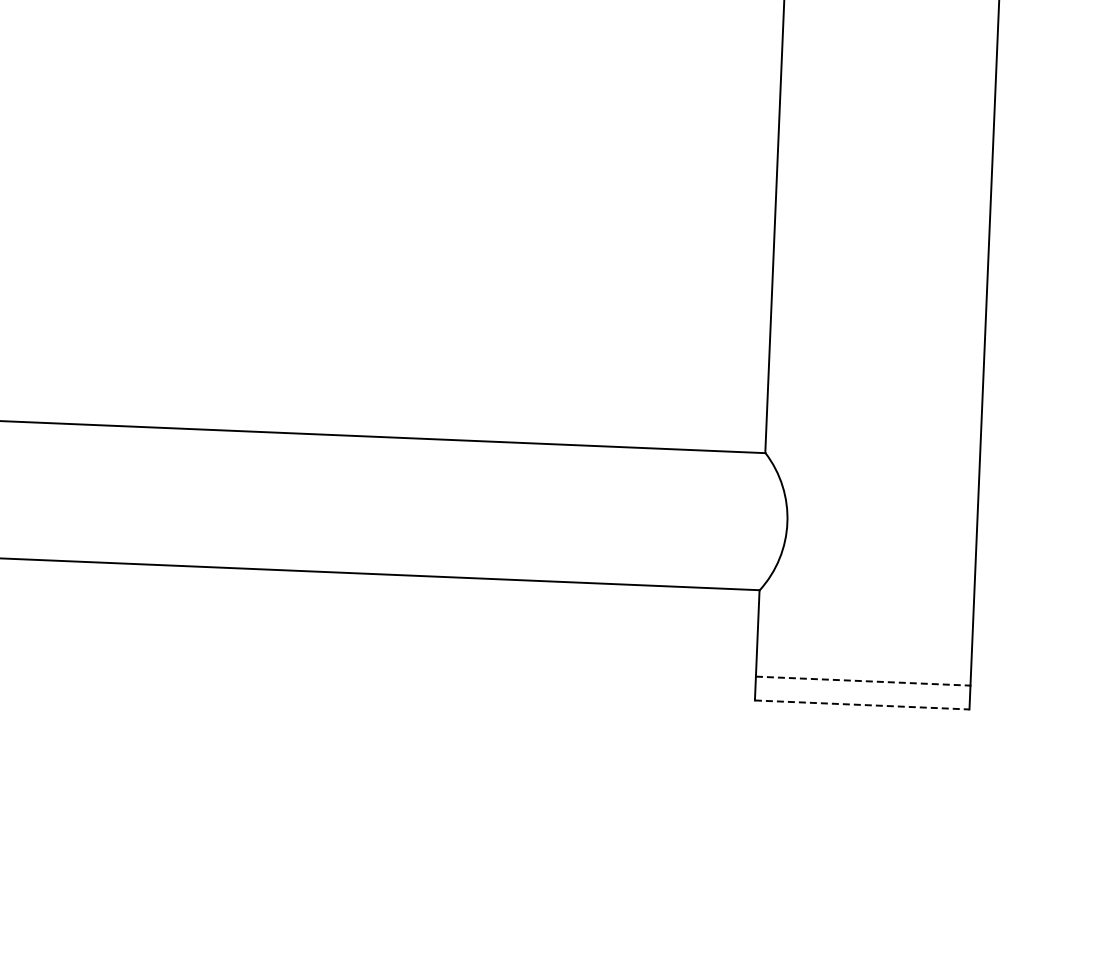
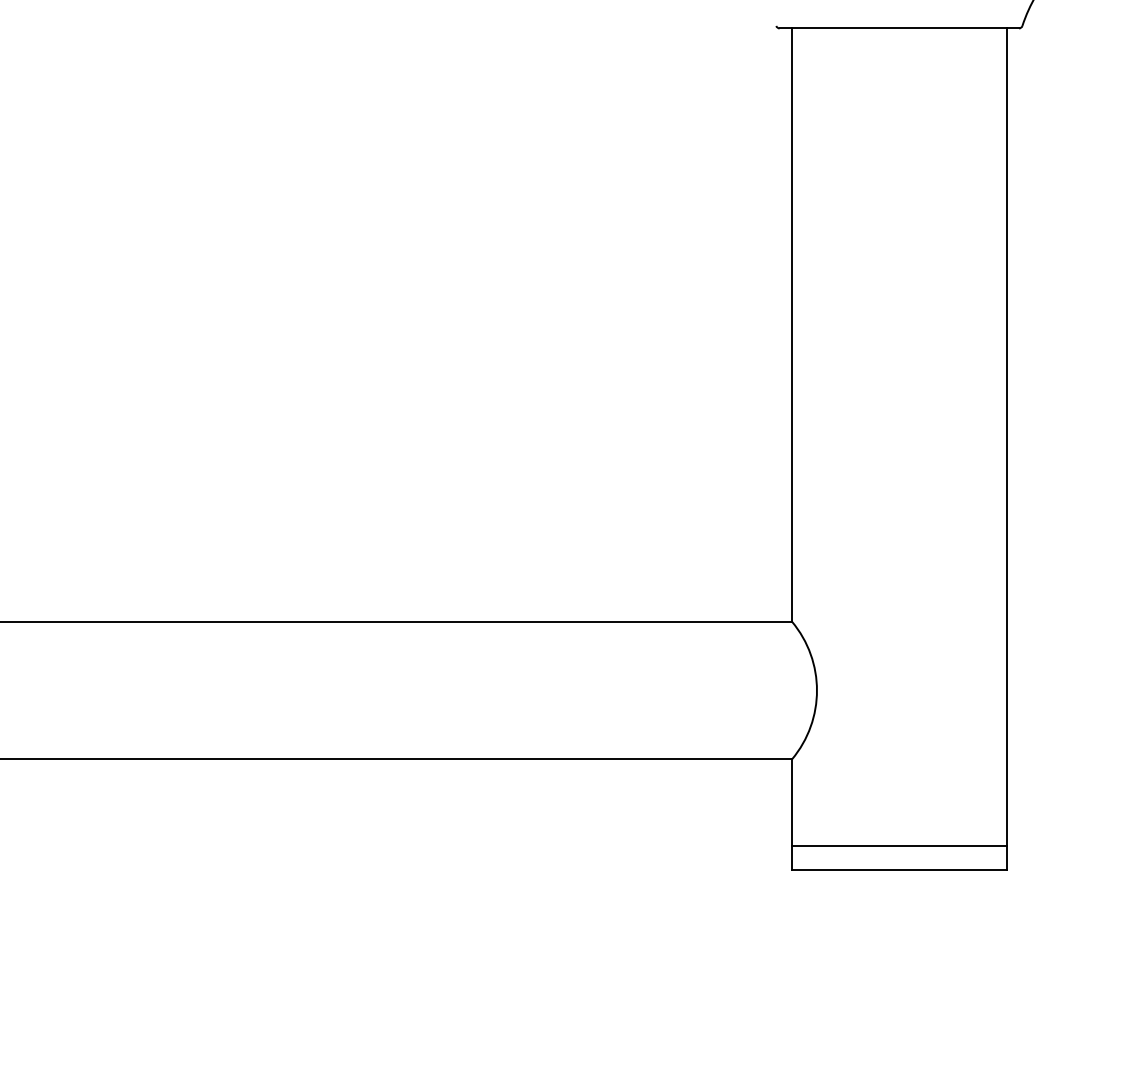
line: (863, 680) -> (899, 845), dashed -> solid
line: (862, 704) -> (899, 869), dashed -> solid

